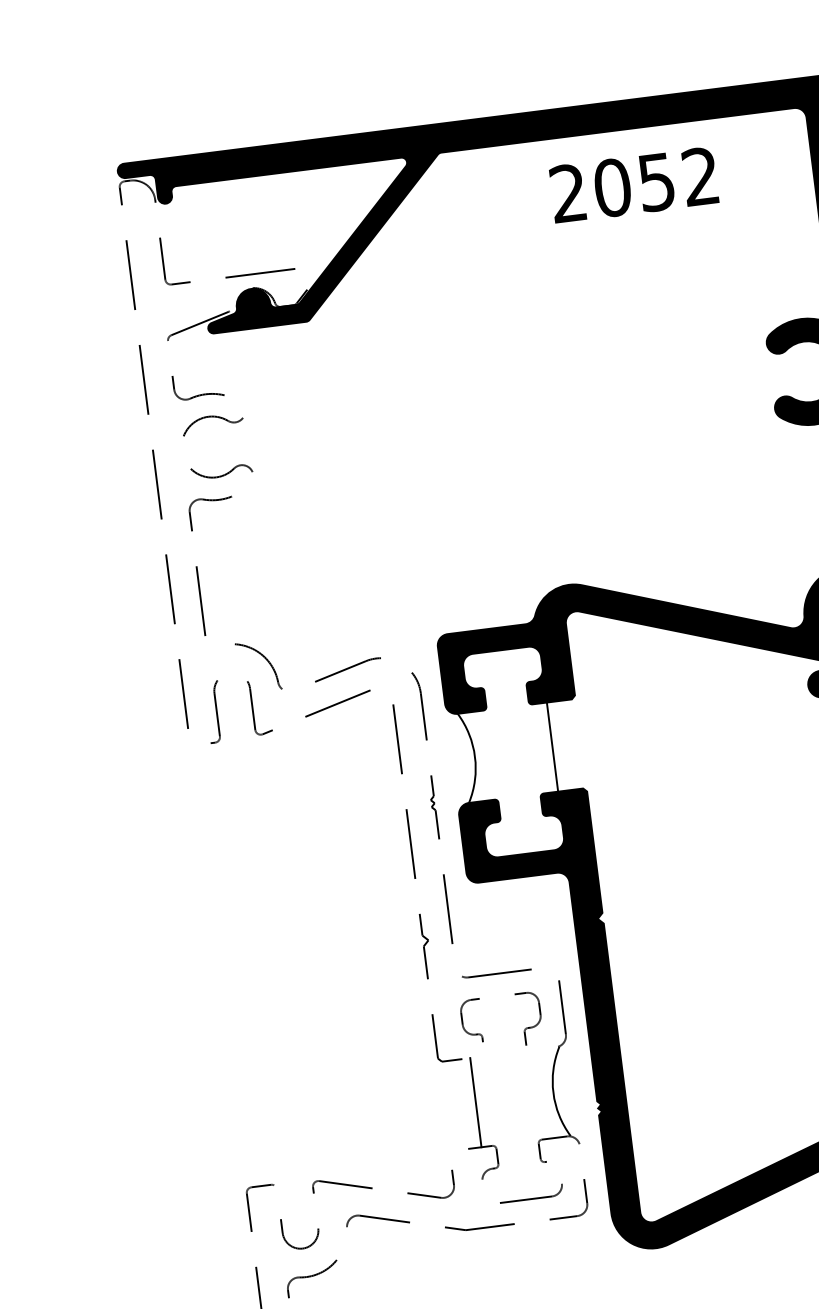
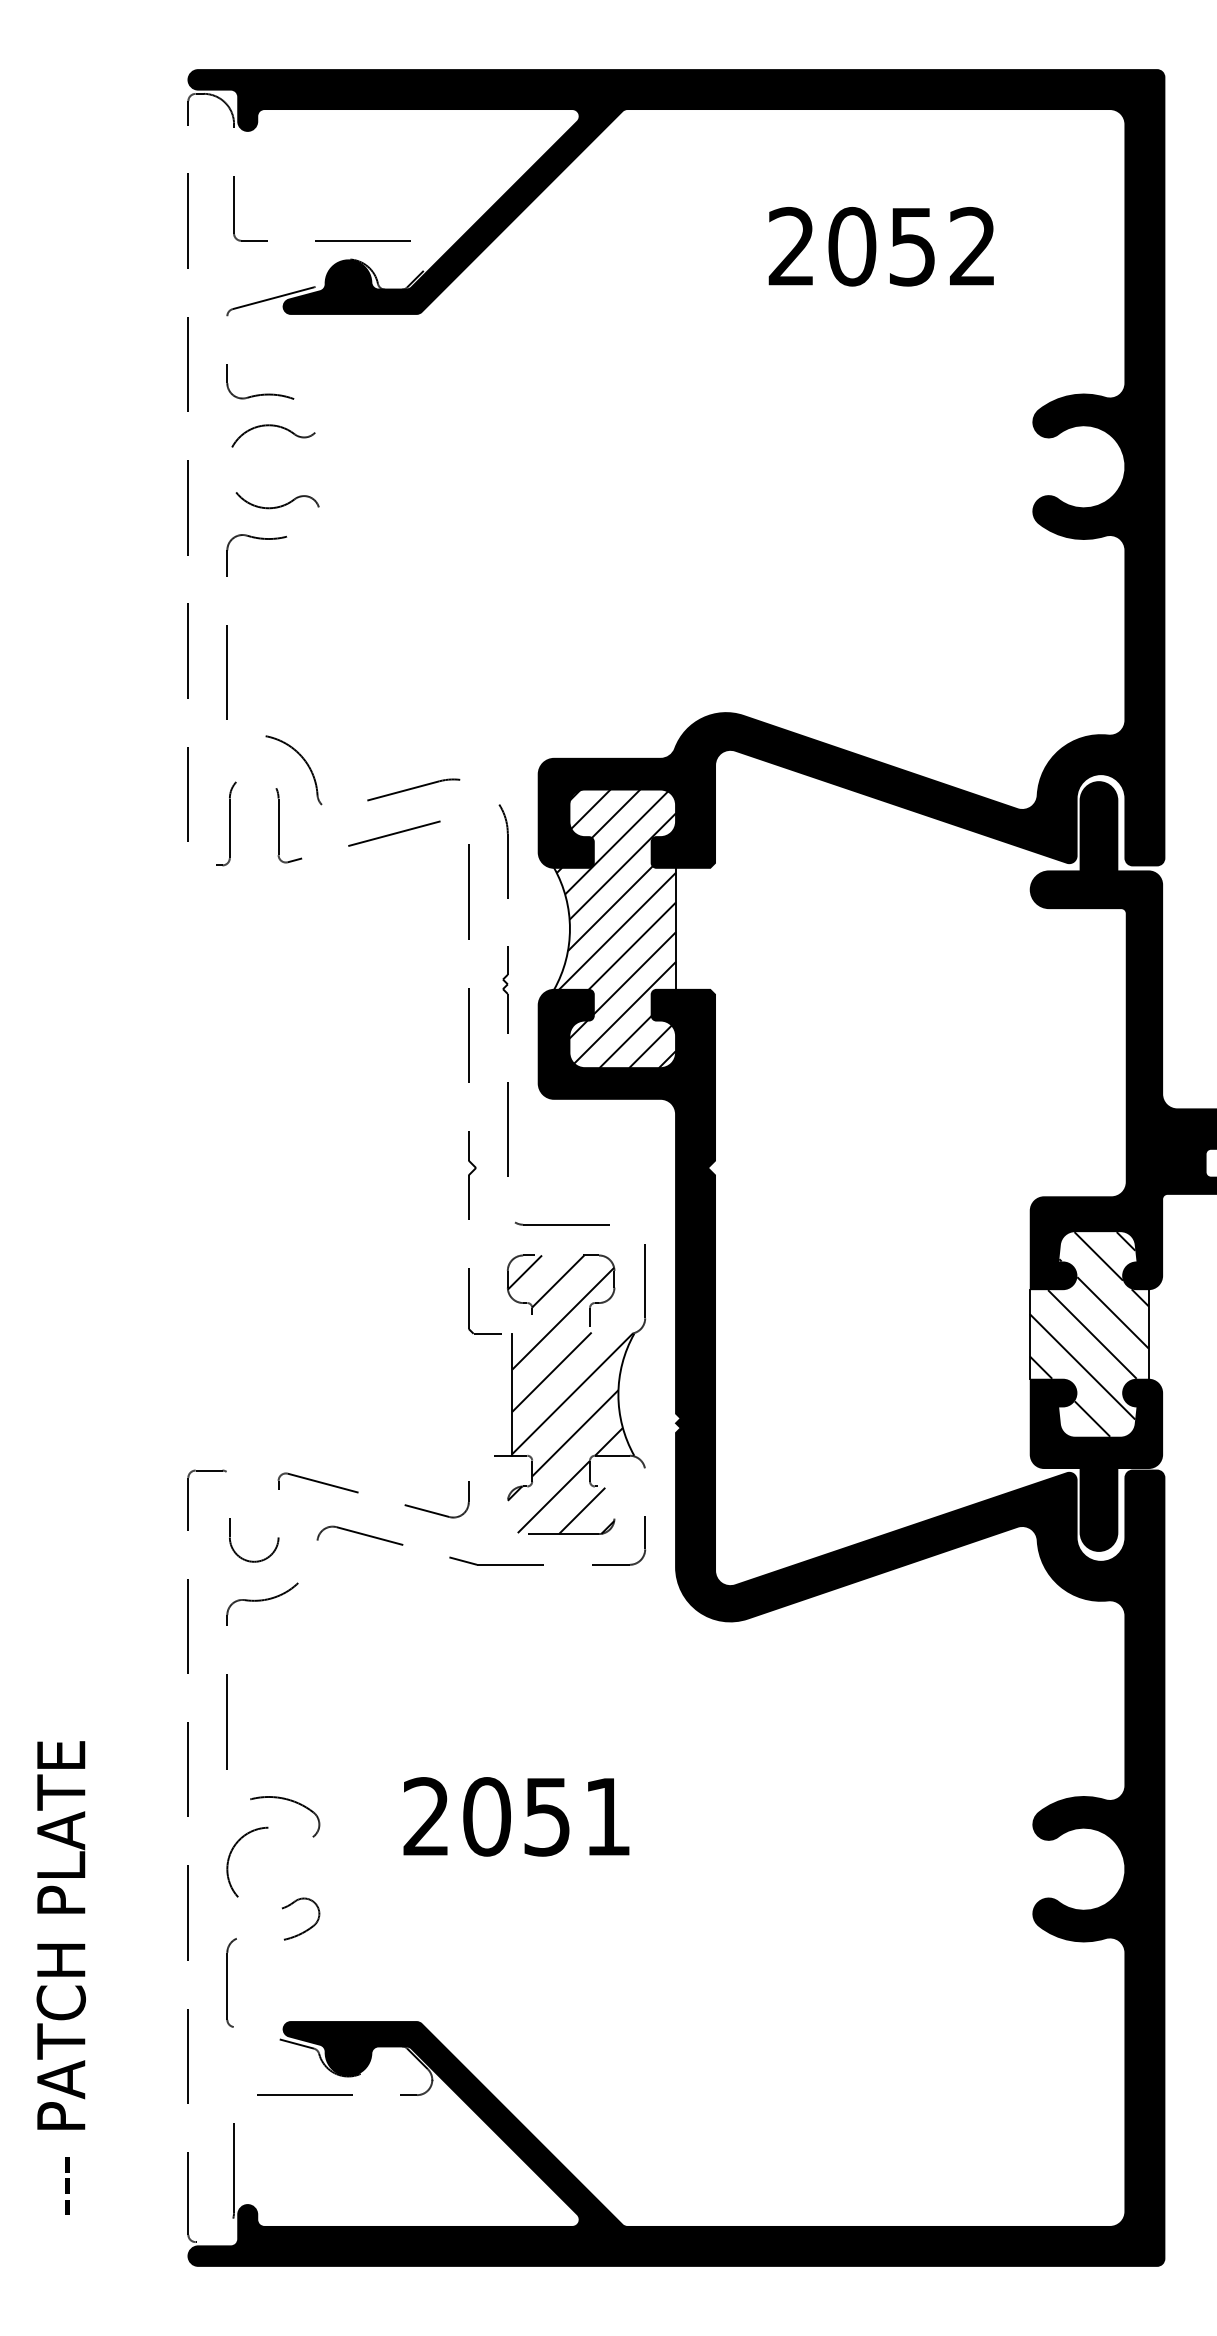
text: (633, 185) -> (880, 246), moved
hatch: (508, 752) -> (616, 928), added
hatch: (517, 1097) -> (569, 1394), added

